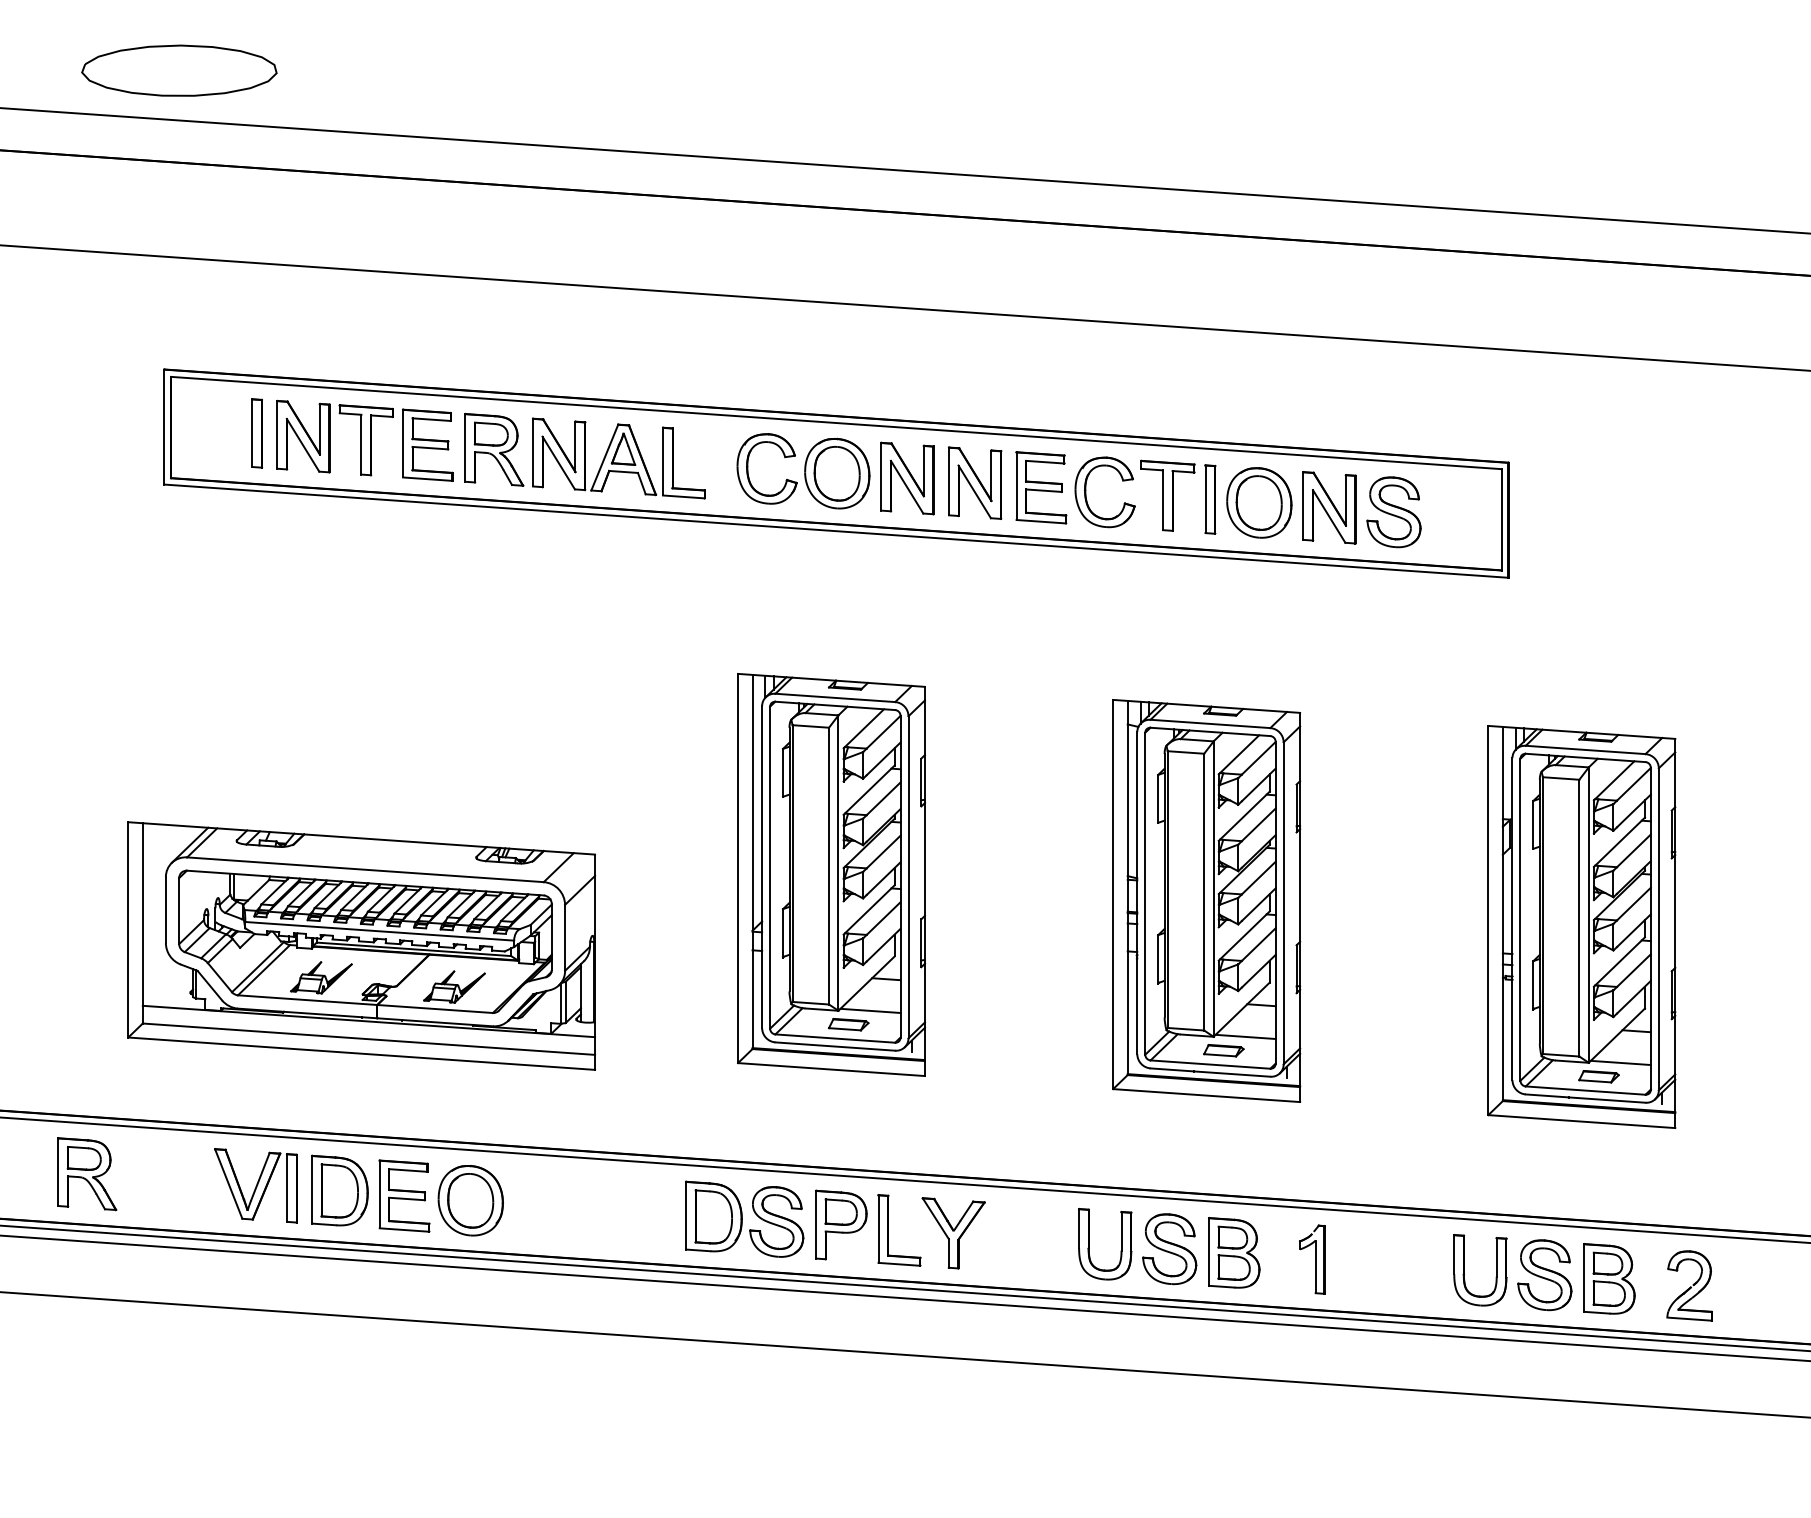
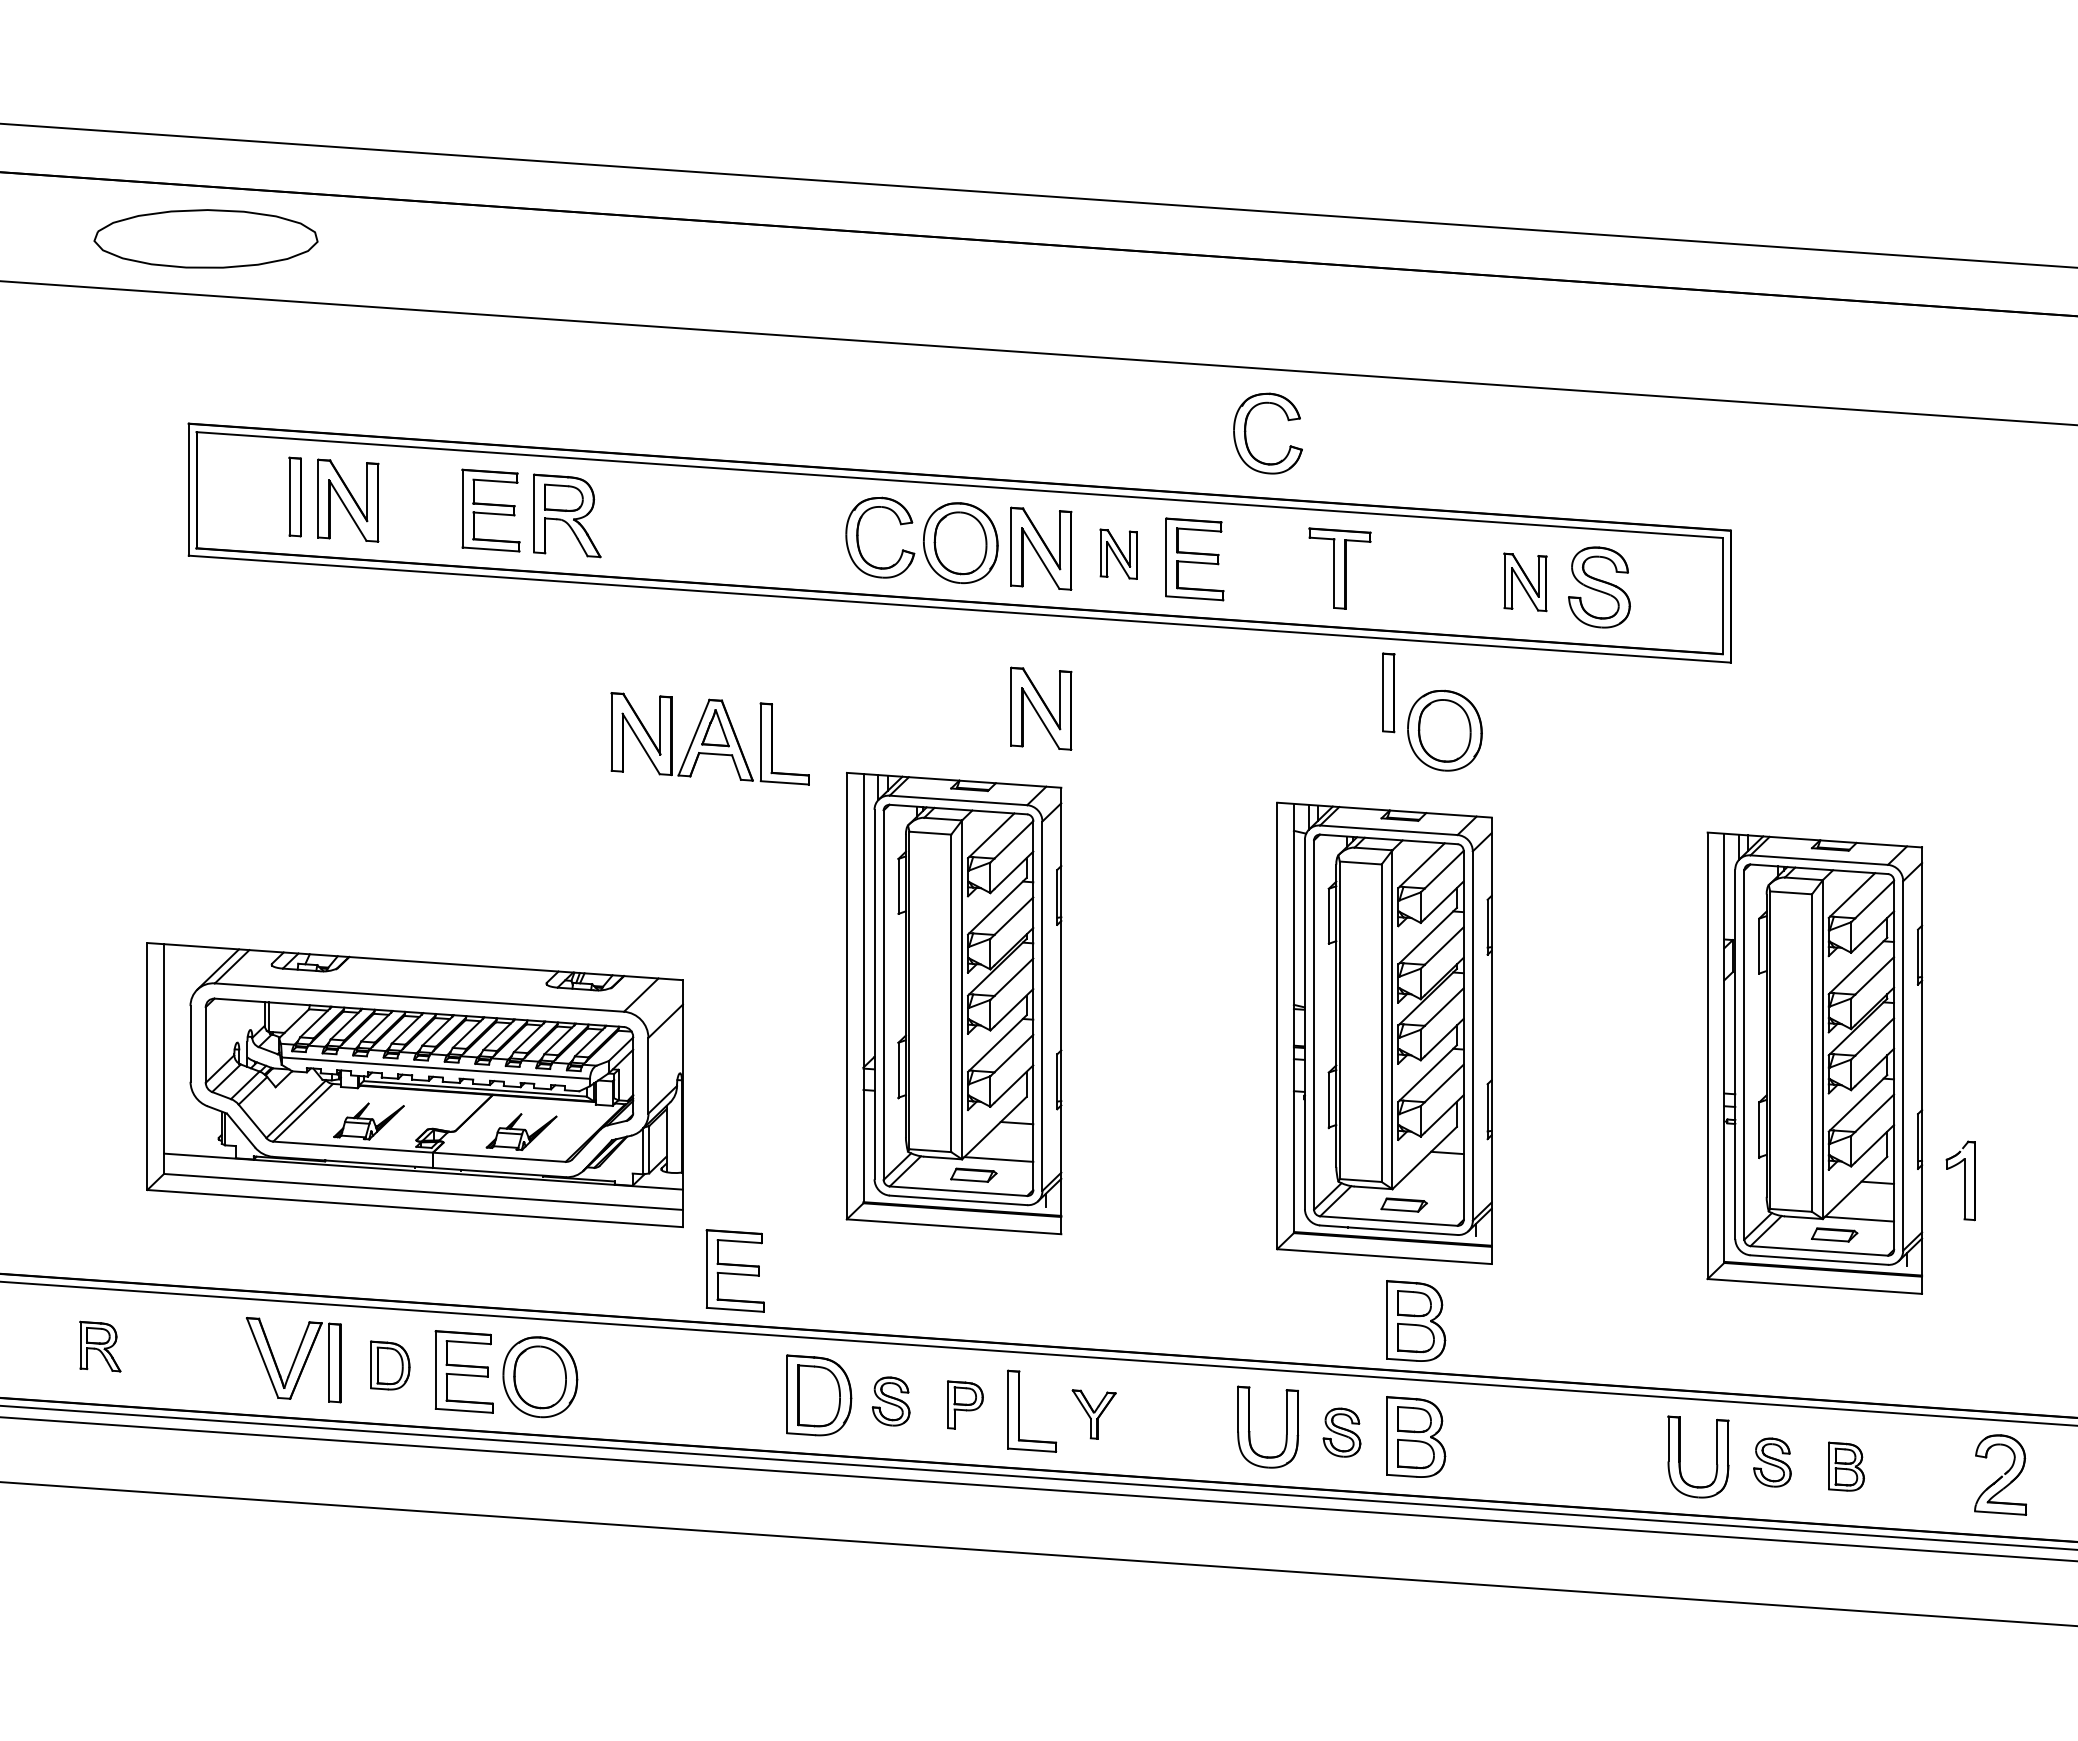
part: (178, 70) -> (205, 238), moved
part: (366, 439) -> (420, 504), removed
part: (618, 458) -> (709, 738), moved
part: (974, 483) -> (1118, 554), size x0.6
part: (1086, 492) -> (1246, 433), moved
part: (1210, 499) -> (1388, 692), moved
part: (1258, 502) -> (1444, 730), moved
part: (1329, 507) -> (1525, 582), size x0.7
part: (907, 617) -> (1041, 708), added
line: (1245, 1036) -> (1428, 1188), removed
part: (640, 1107) -> (734, 1270), added
part: (1234, 1151) -> (1416, 1320), added
part: (87, 1173) -> (100, 1346), size x0.6
part: (340, 1190) -> (390, 1365), size x0.6
part: (776, 1221) -> (890, 1401), size x0.6
part: (841, 1224) -> (965, 1404), size x0.6
part: (953, 1233) -> (1093, 1414), size x0.6
part: (1169, 1248) -> (1341, 1432), size x0.6
part: (1312, 1259) -> (1960, 1180), moved
part: (1544, 1275) -> (1772, 1462), size x0.6
part: (1609, 1278) -> (1846, 1466), size x0.6
part: (1689, 1285) -> (2000, 1474), moved

